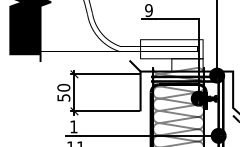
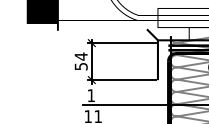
text: (63, 87) -> (80, 56), 50 -> 54

